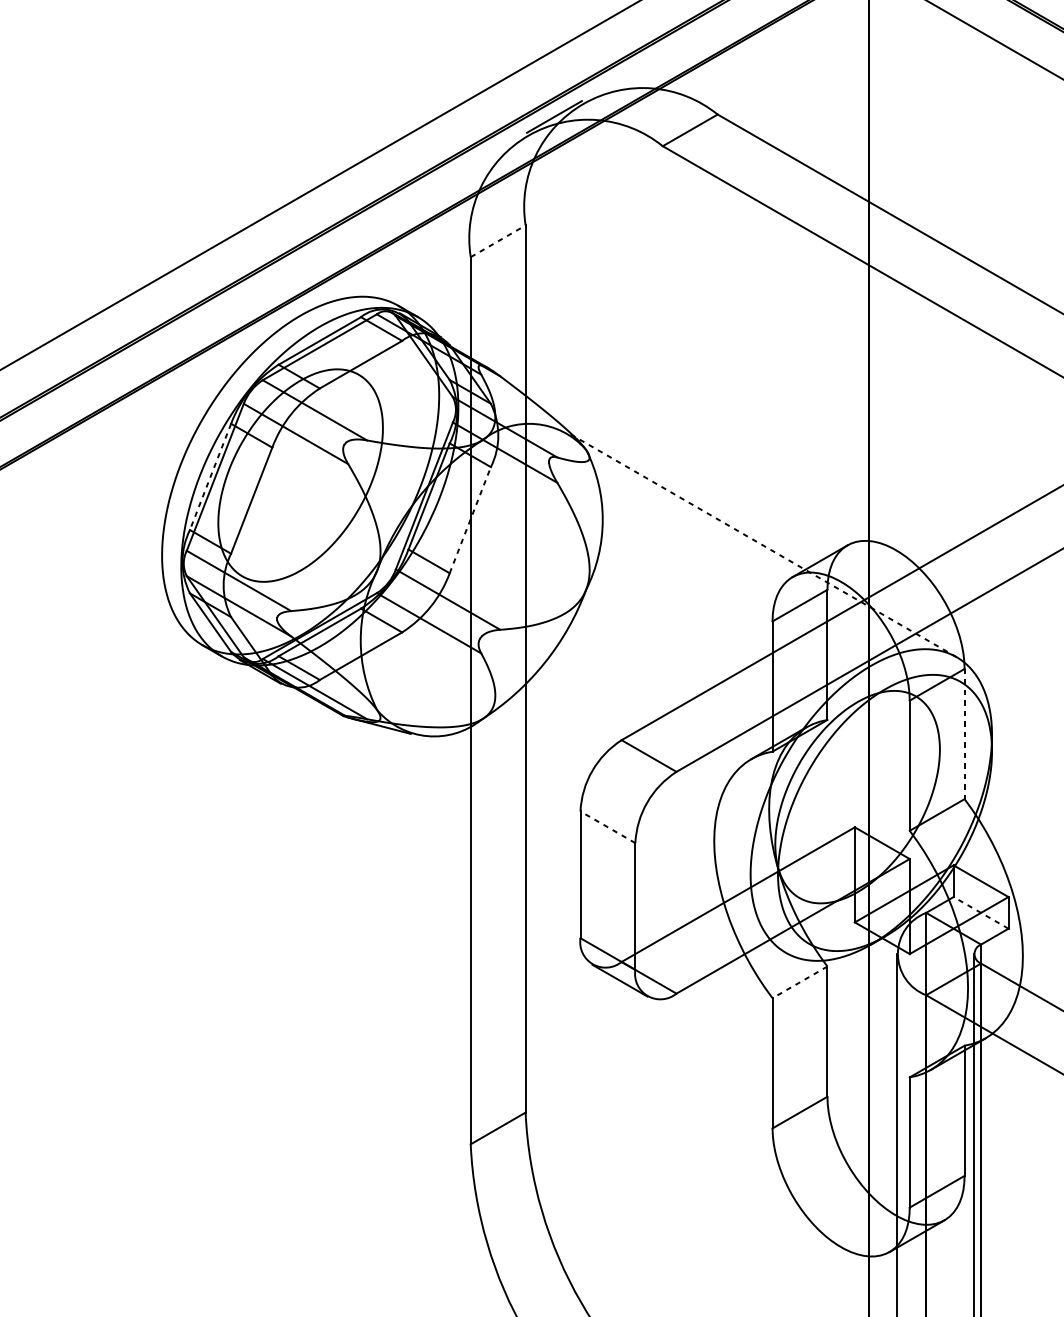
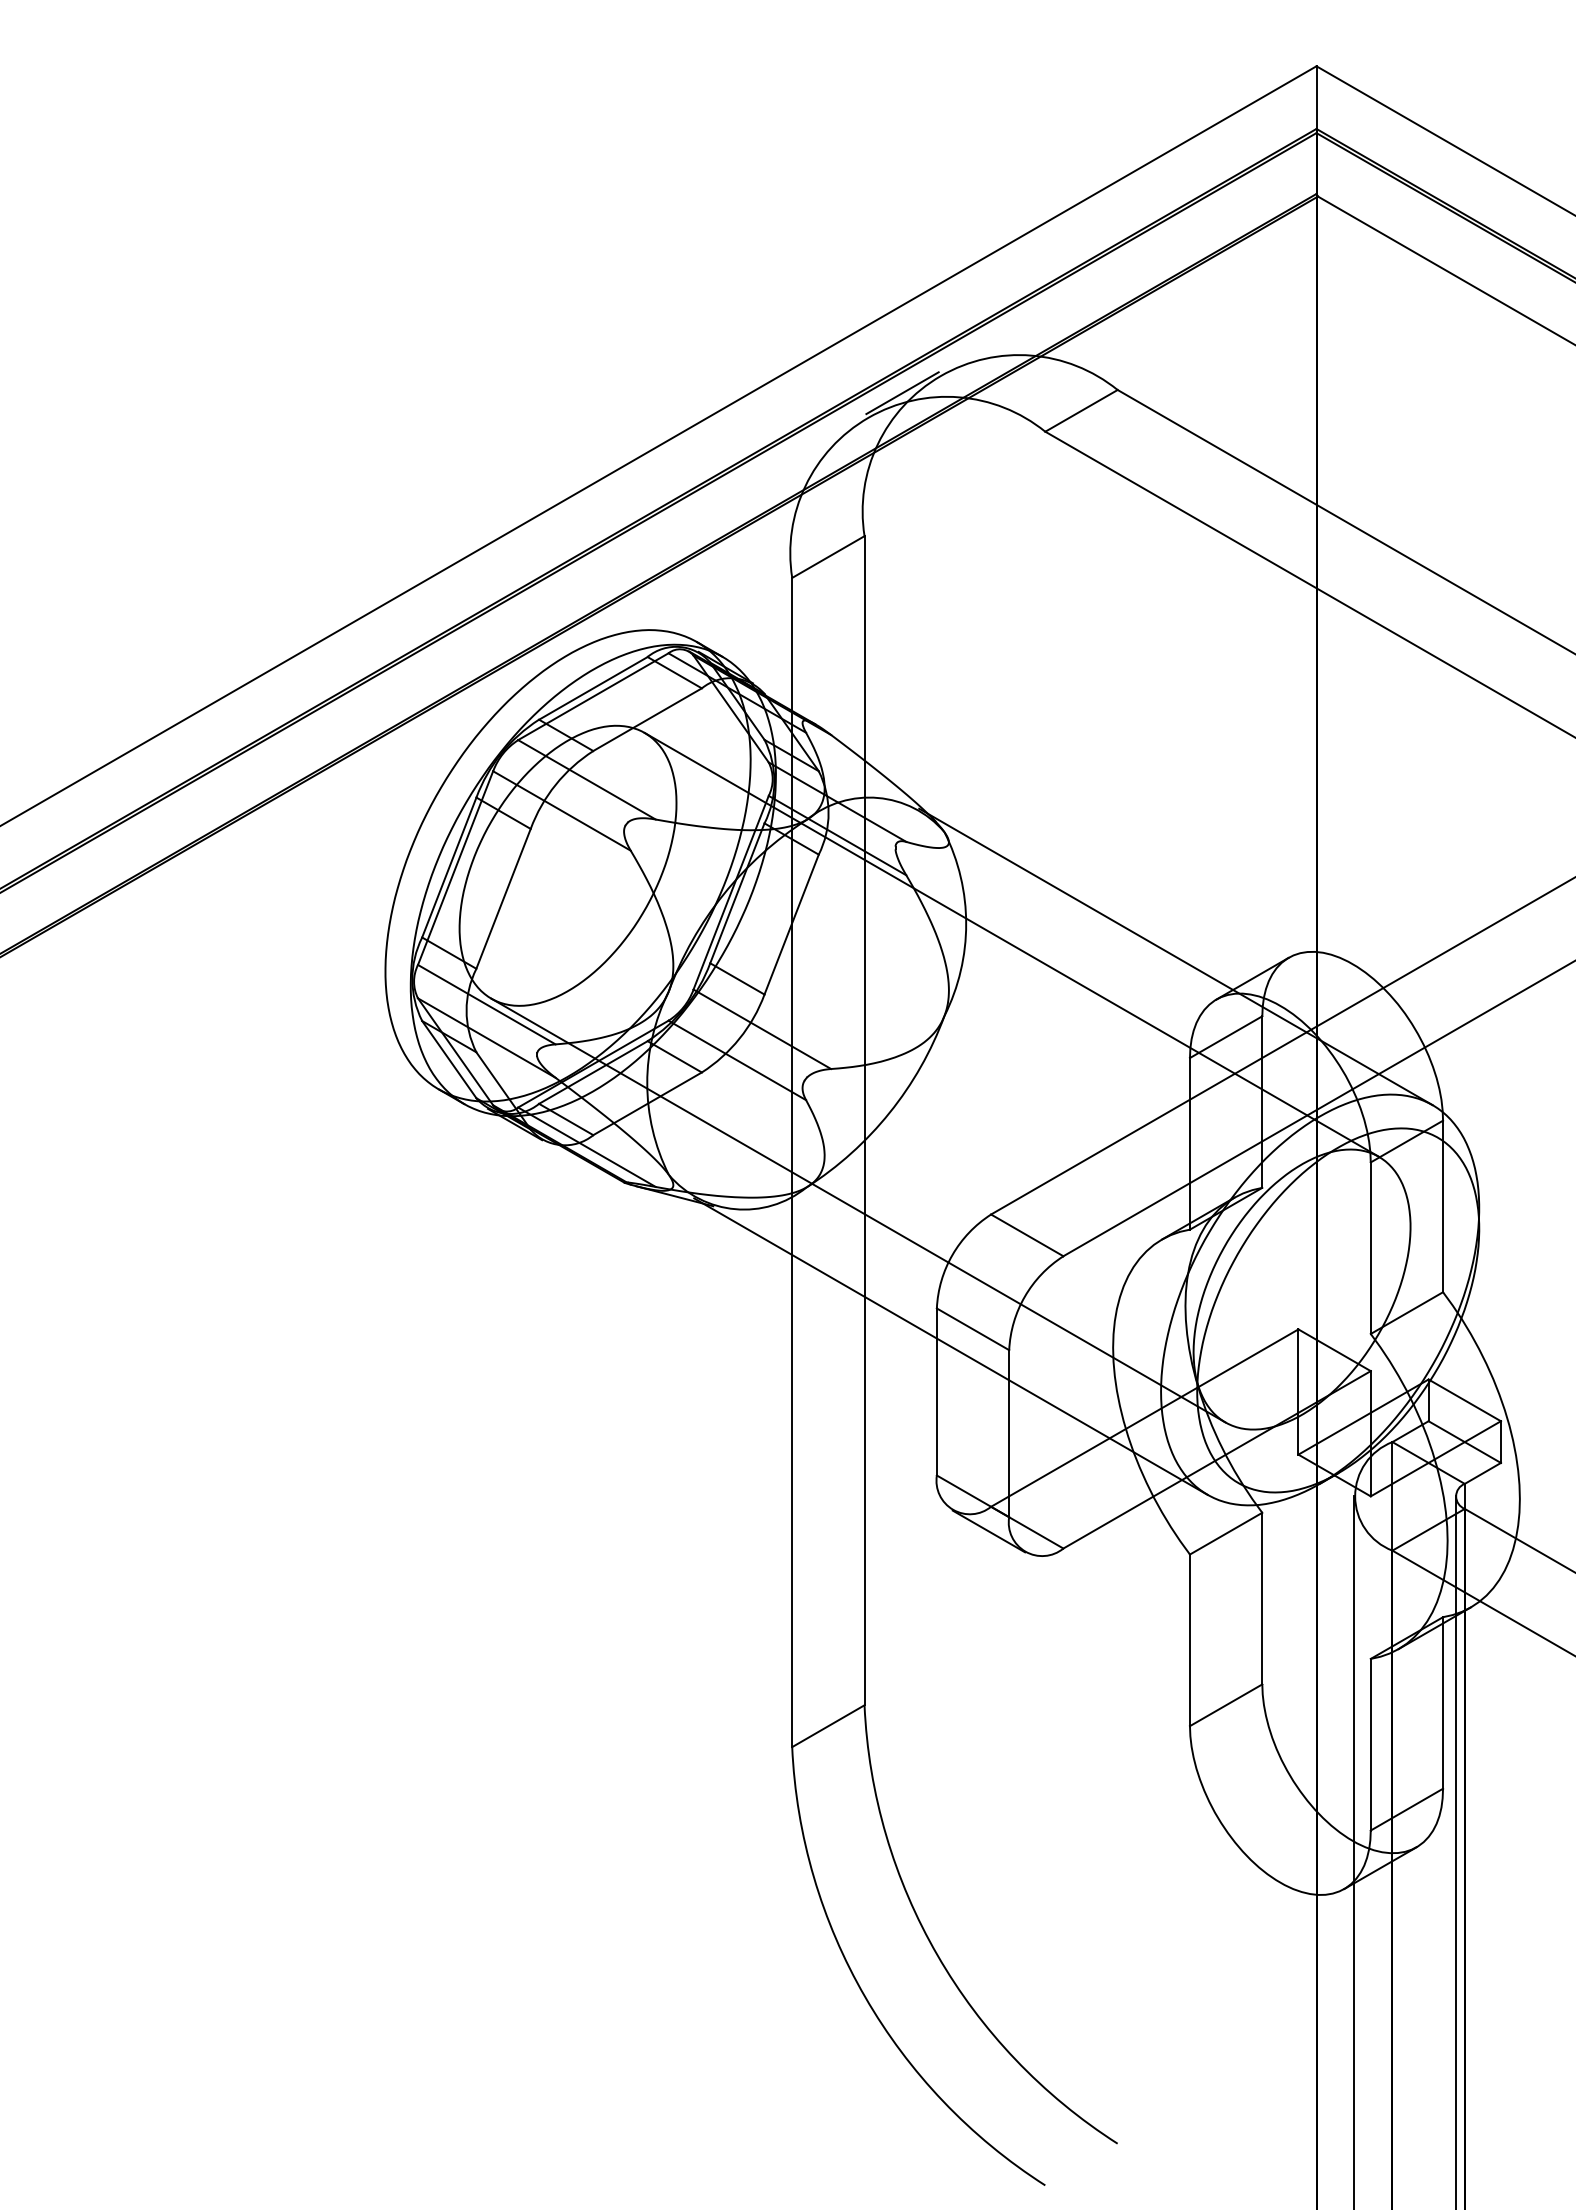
line: (498, 241) -> (828, 557), dashed -> solid
line: (210, 477) -> (449, 868), dashed -> solid
line: (470, 520) -> (791, 924), dashed -> solid
line: (637, 535) -> (1011, 944), added
line: (761, 544) -> (1175, 956), dashed -> solid
line: (964, 734) -> (1443, 1206), dashed -> solid
line: (521, 737) -> (858, 1210), added
line: (608, 827) -> (973, 1329), dashed -> solid
line: (590, 840) -> (950, 1346), added
line: (980, 913) -> (1464, 1442), dashed -> solid
line: (800, 982) -> (1226, 1533), dashed -> solid

